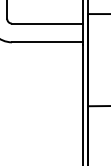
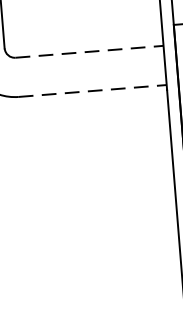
line: (47, 23) -> (89, 51), solid -> dashed
line: (47, 42) -> (93, 91), solid -> dashed

